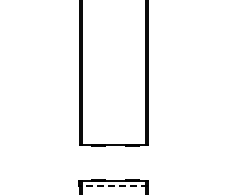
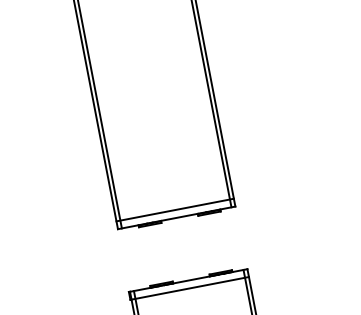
line: (113, 140) -> (174, 210), added
line: (113, 185) -> (189, 288), dashed -> solid

